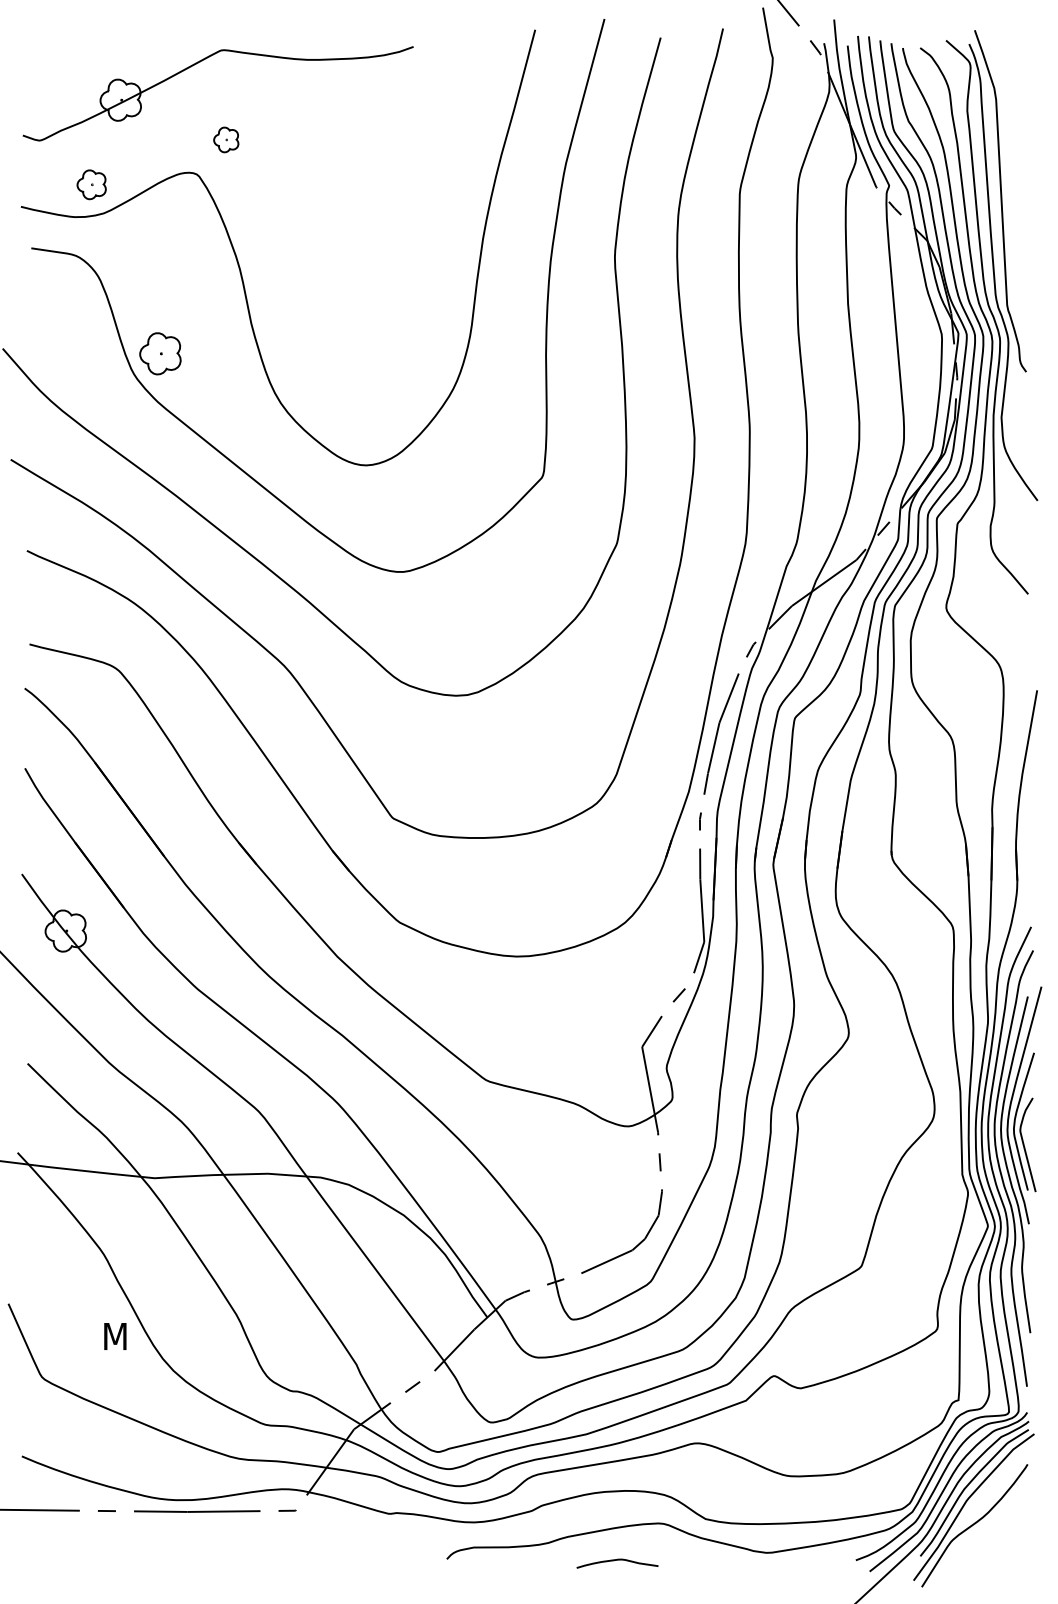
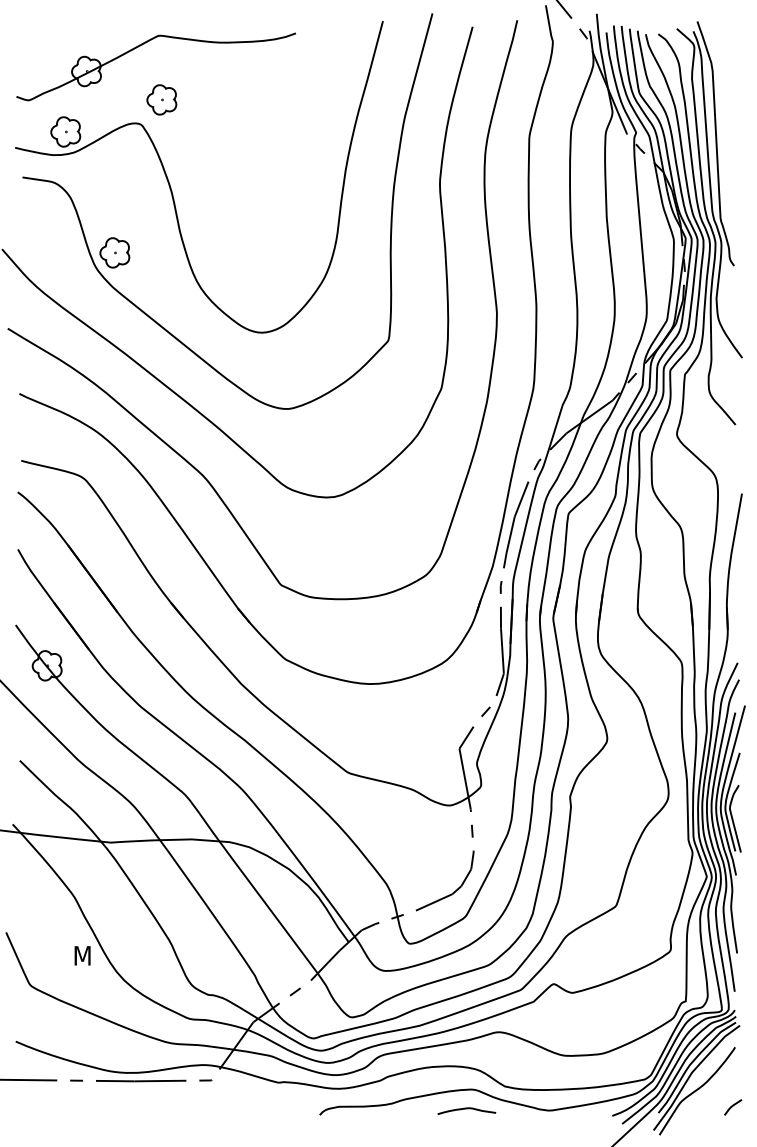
part: (226, 139) -> (162, 99), size x1.67
part: (91, 184) -> (65, 131), size x1.43
line: (1024, 1547) -> (732, 1106), added
curve: (617, 1560) -> (466, 1108), moved

